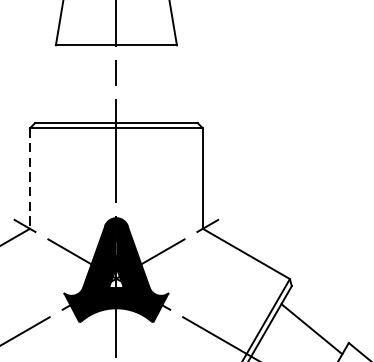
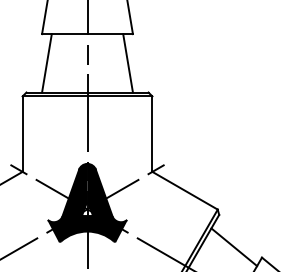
line: (61, 84) -> (46, 63), added
line: (169, 84) -> (127, 63), added
line: (29, 179) -> (22, 134), dashed -> solid

